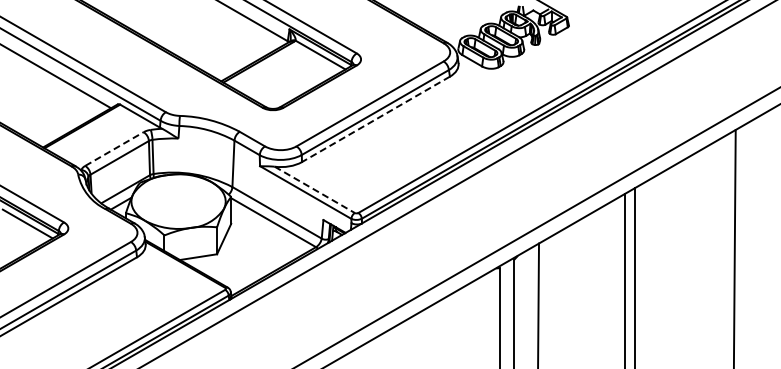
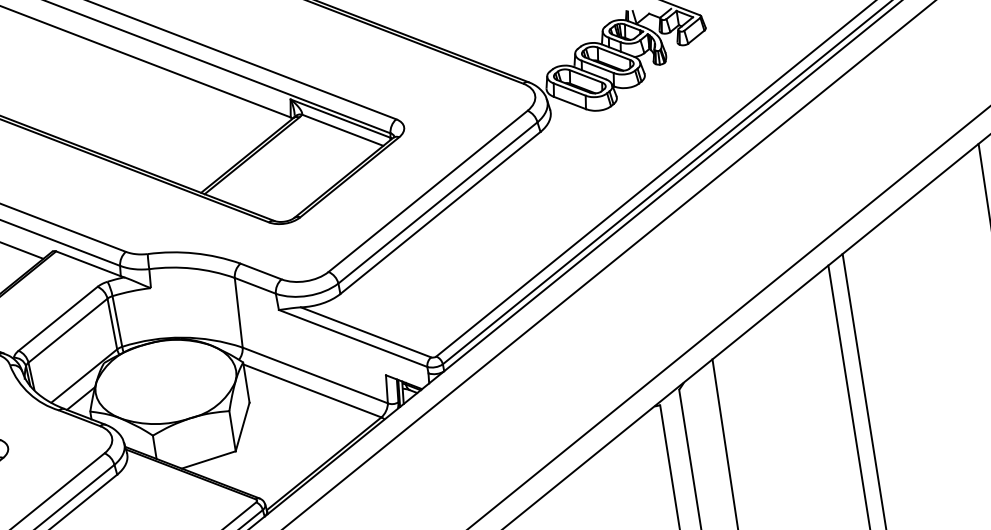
line: (375, 119) -> (439, 213), dashed -> solid
line: (114, 149) -> (58, 319), dashed -> solid
line: (315, 190) -> (367, 333), dashed -> solid

